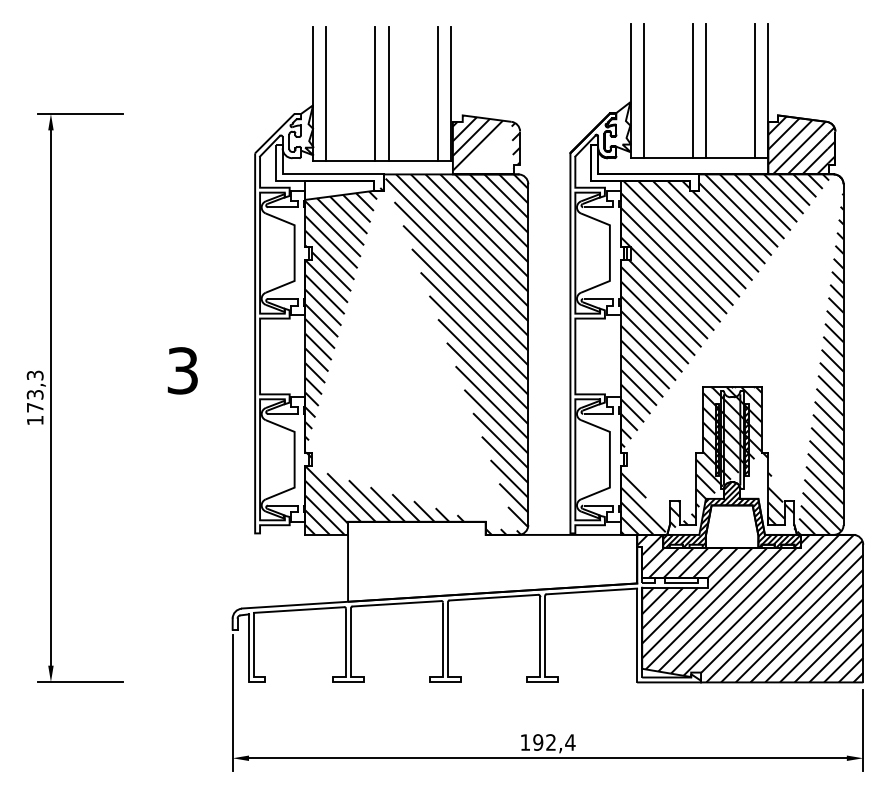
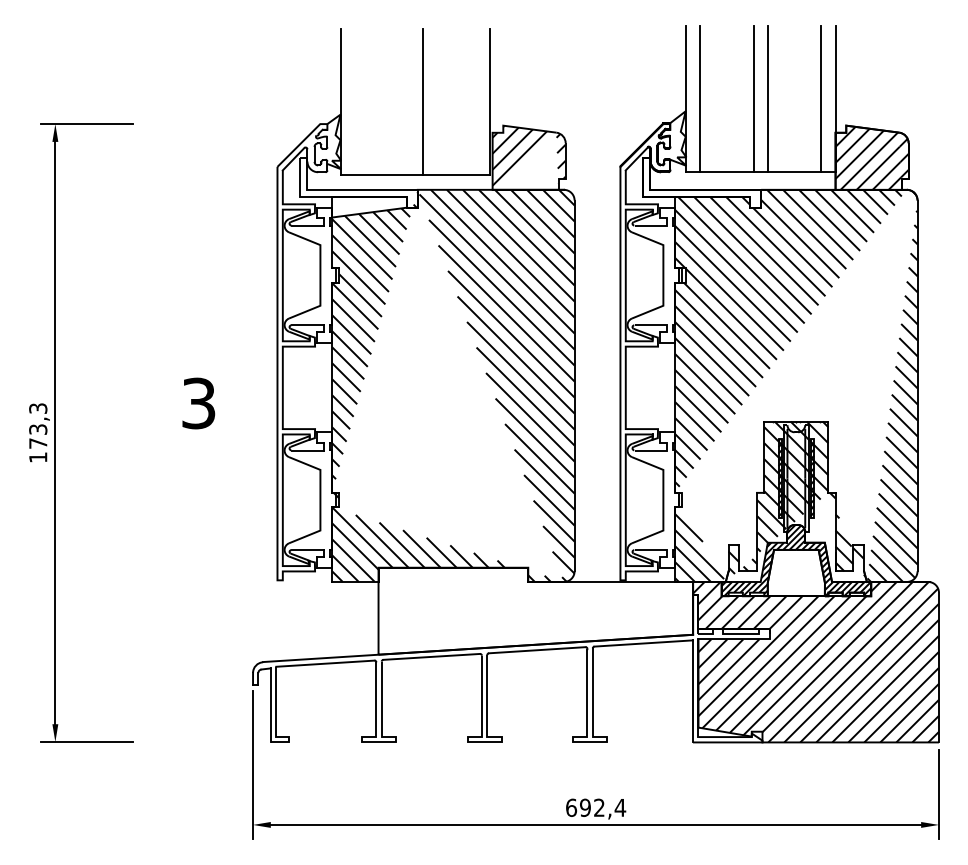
line: (325, 94) -> (354, 102), removed
line: (375, 94) -> (408, 102), removed
line: (438, 94) -> (476, 102), removed
text: (525, 742) -> (571, 807), 192,4 -> 692,4

